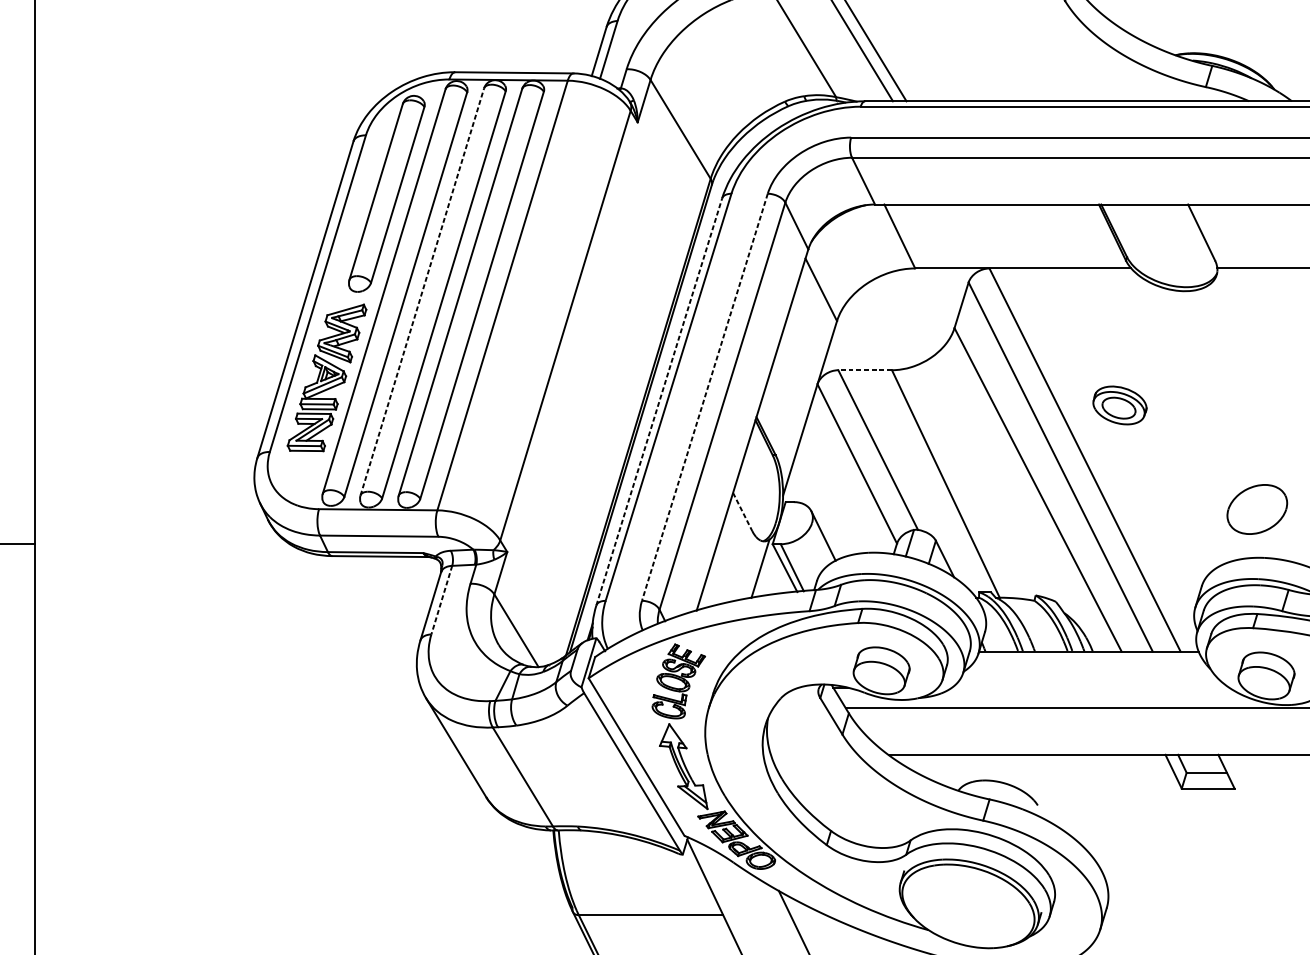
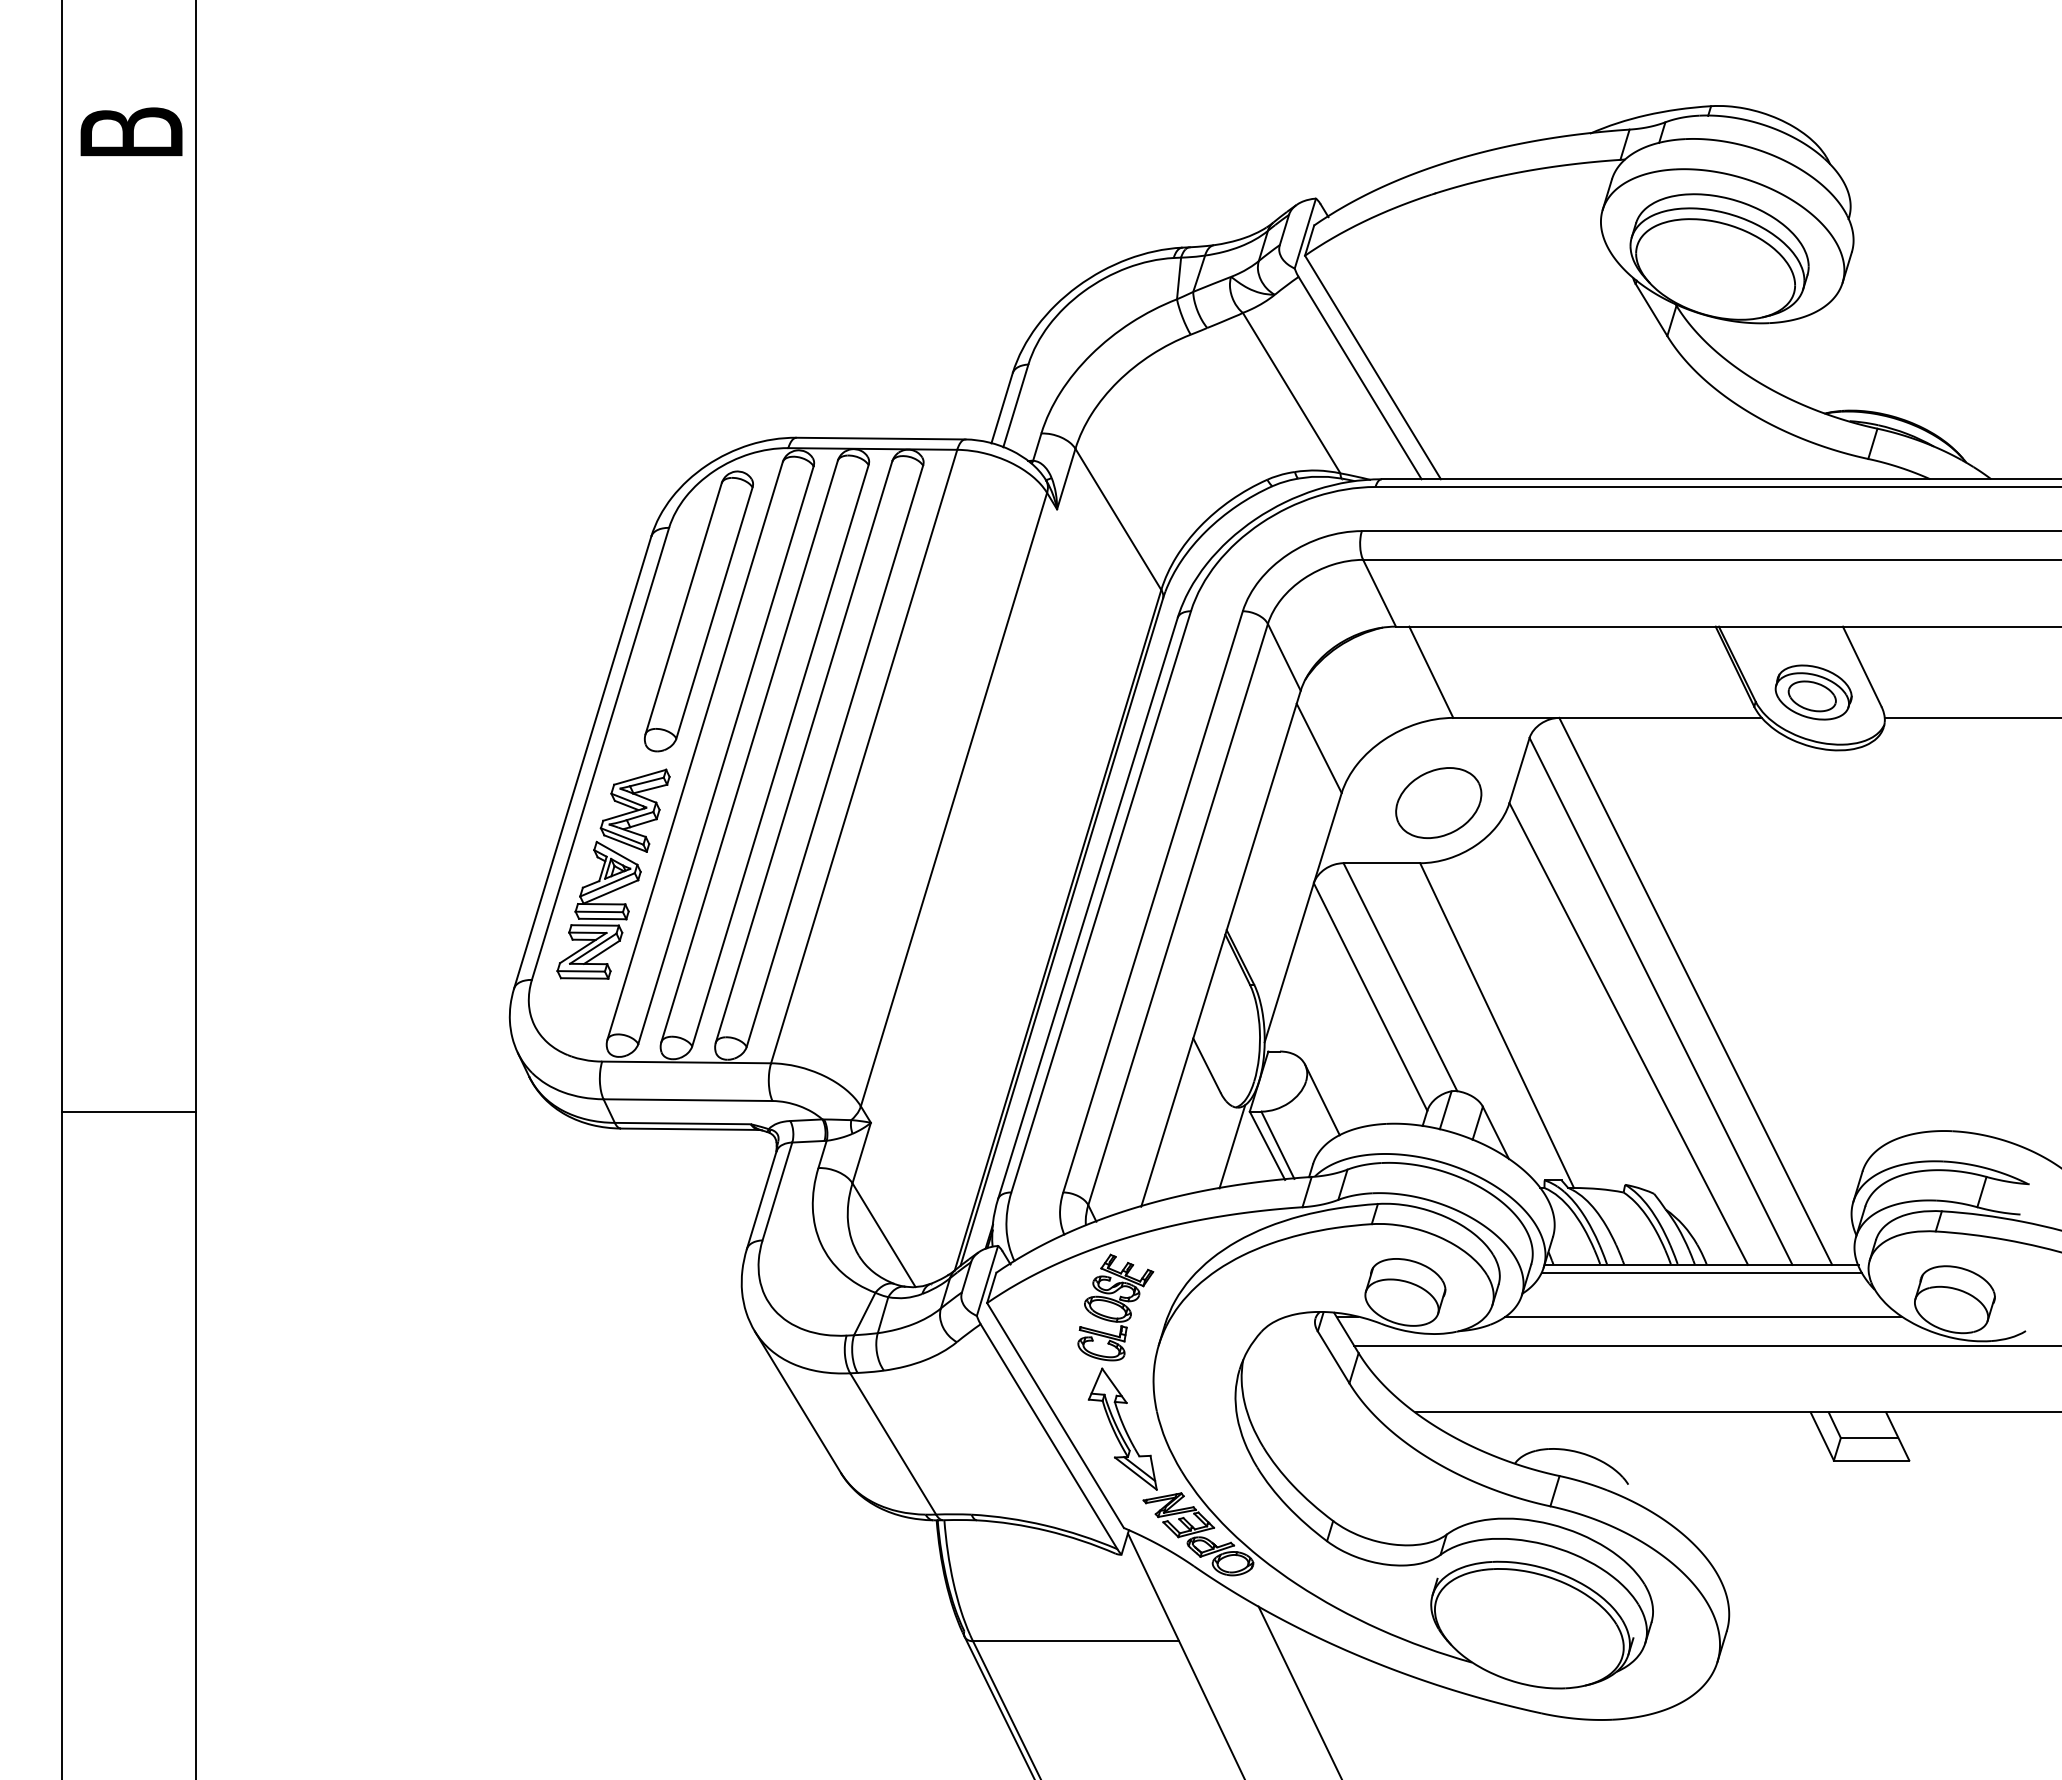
line: (422, 291) -> (749, 751), dashed -> solid
line: (864, 370) -> (1381, 863), dashed -> solid
line: (704, 397) -> (1152, 902), dashed -> solid
line: (659, 401) -> (1088, 908), dashed -> solid
part: (1119, 405) -> (1813, 692), moved
part: (1257, 509) -> (1438, 802), moved
line: (743, 512) -> (1207, 1066), dashed -> solid
line: (441, 600) -> (777, 1191), dashed -> solid
line: (1089, 656) -> (1701, 1272), added
line: (1090, 687) -> (1703, 1316), added

